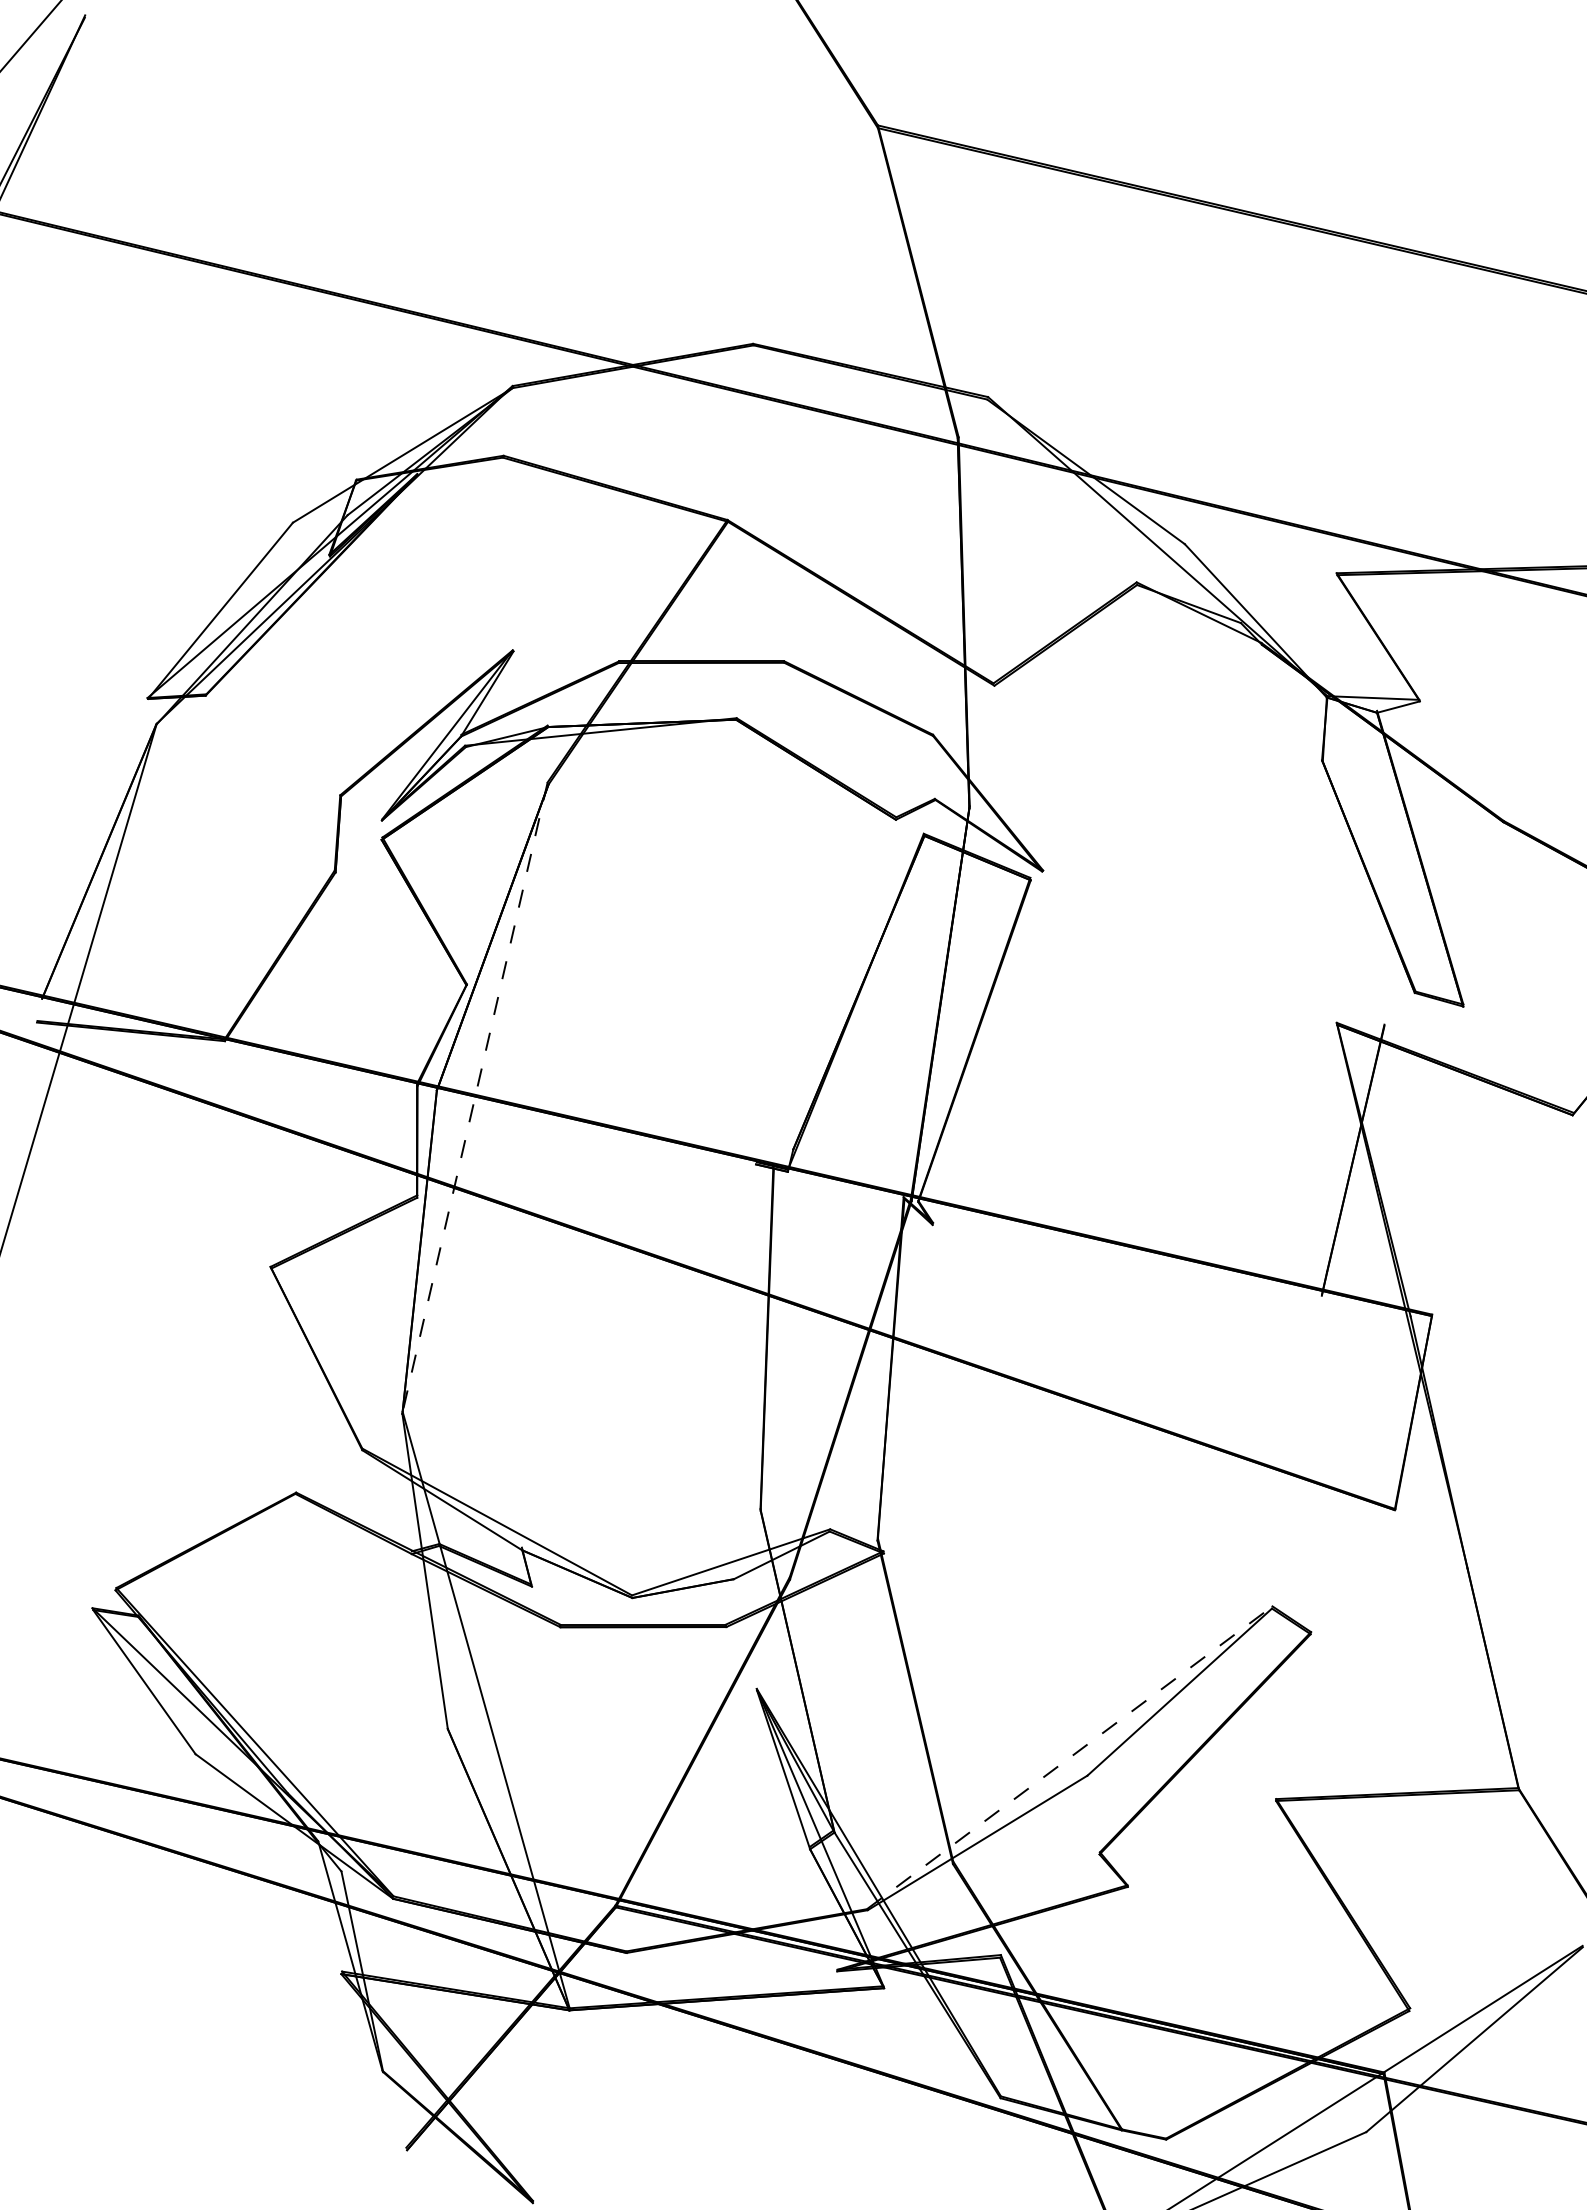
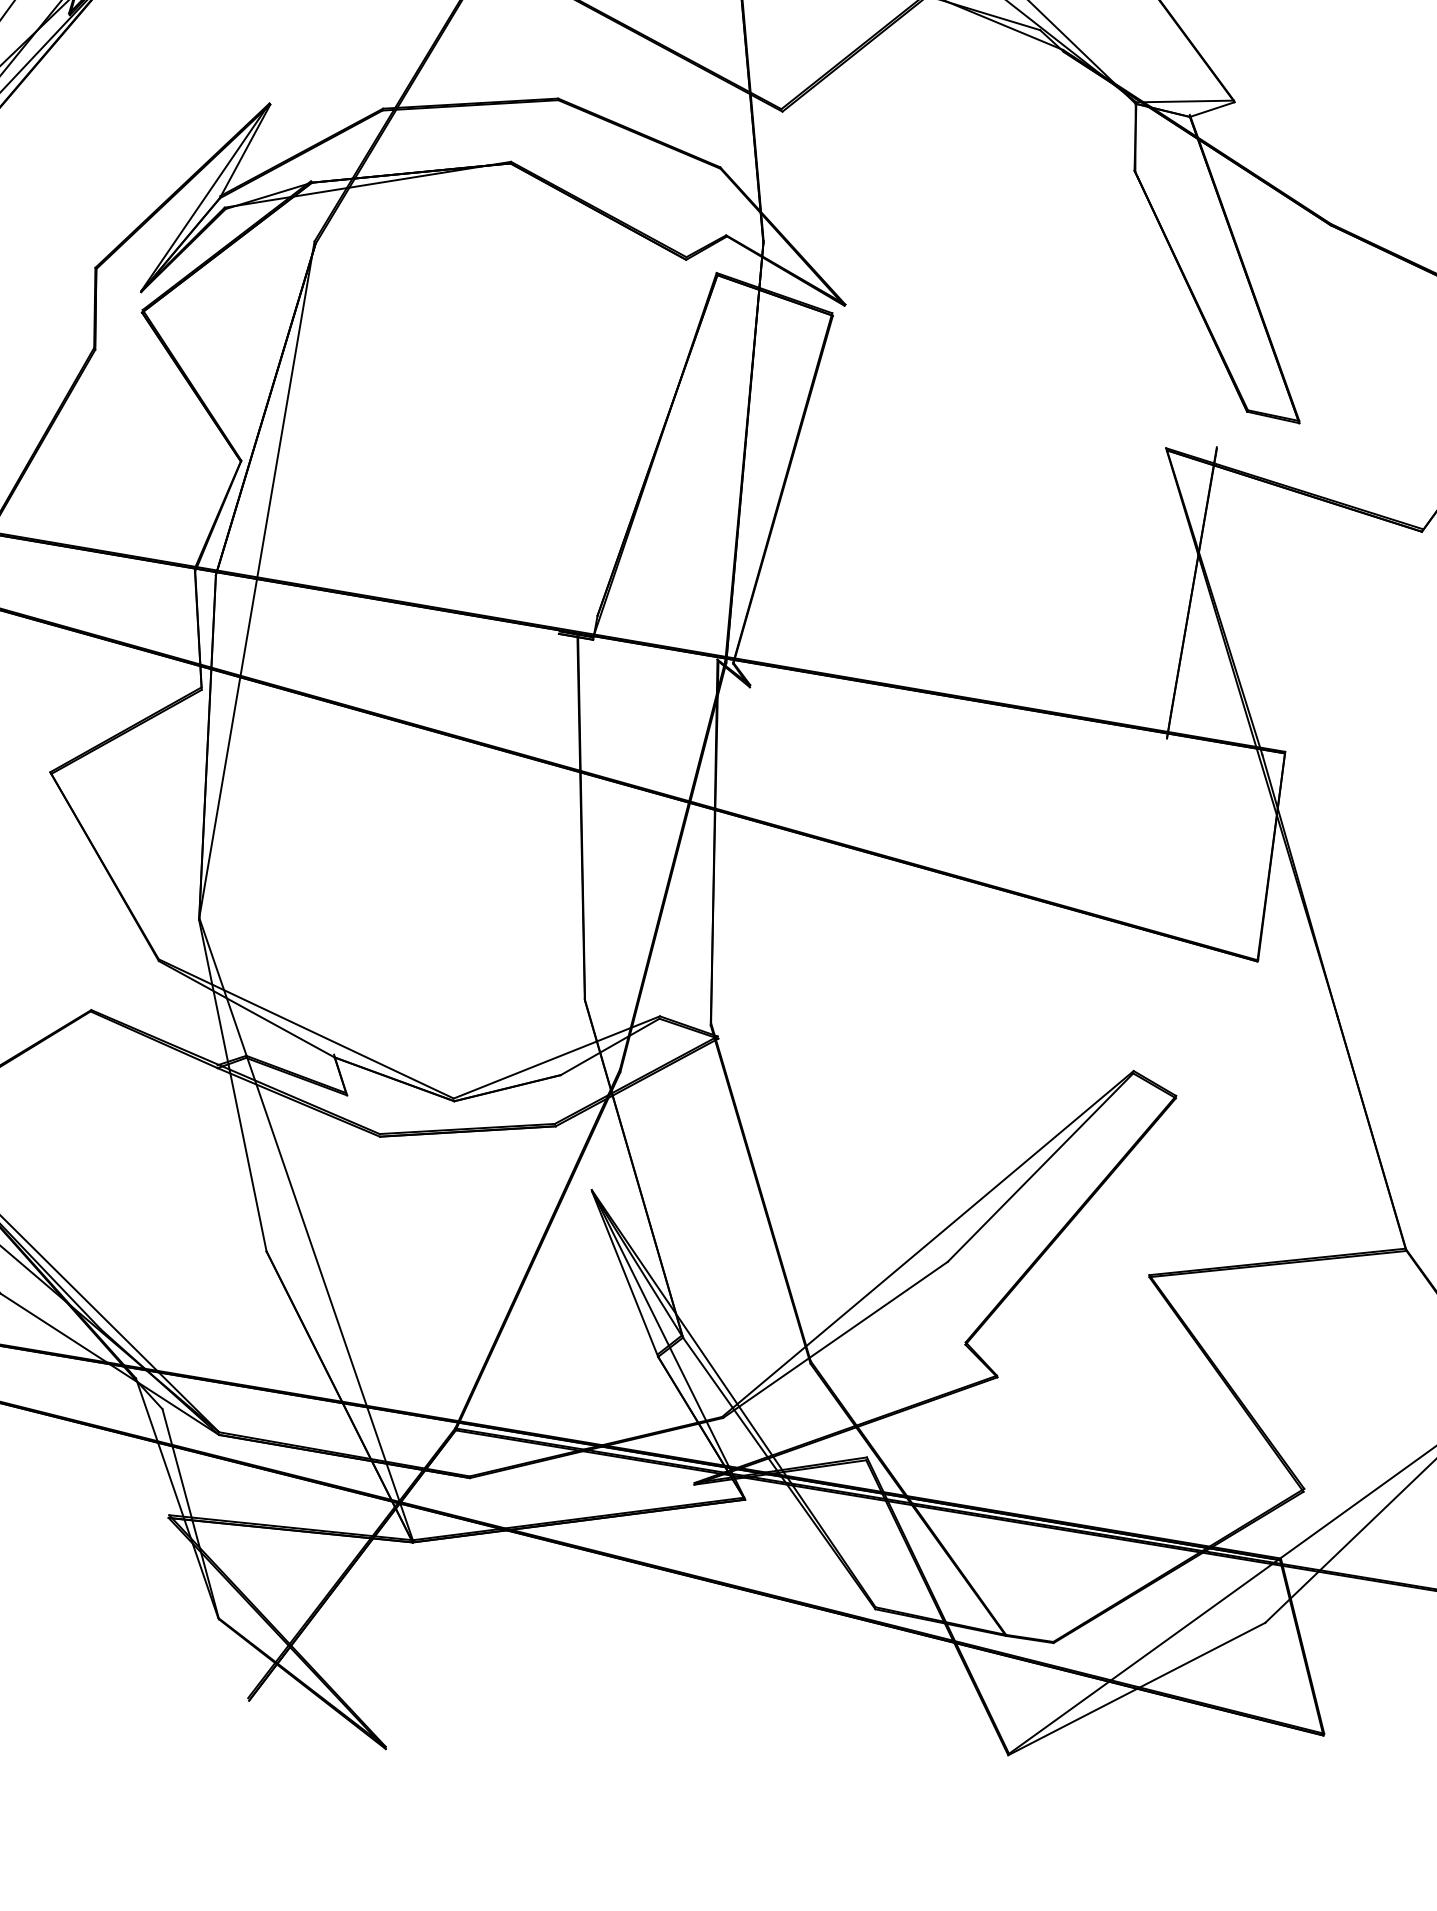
line: (475, 1097) -> (257, 580), dashed -> solid
line: (1070, 1757) -> (928, 1243), dashed -> solid

